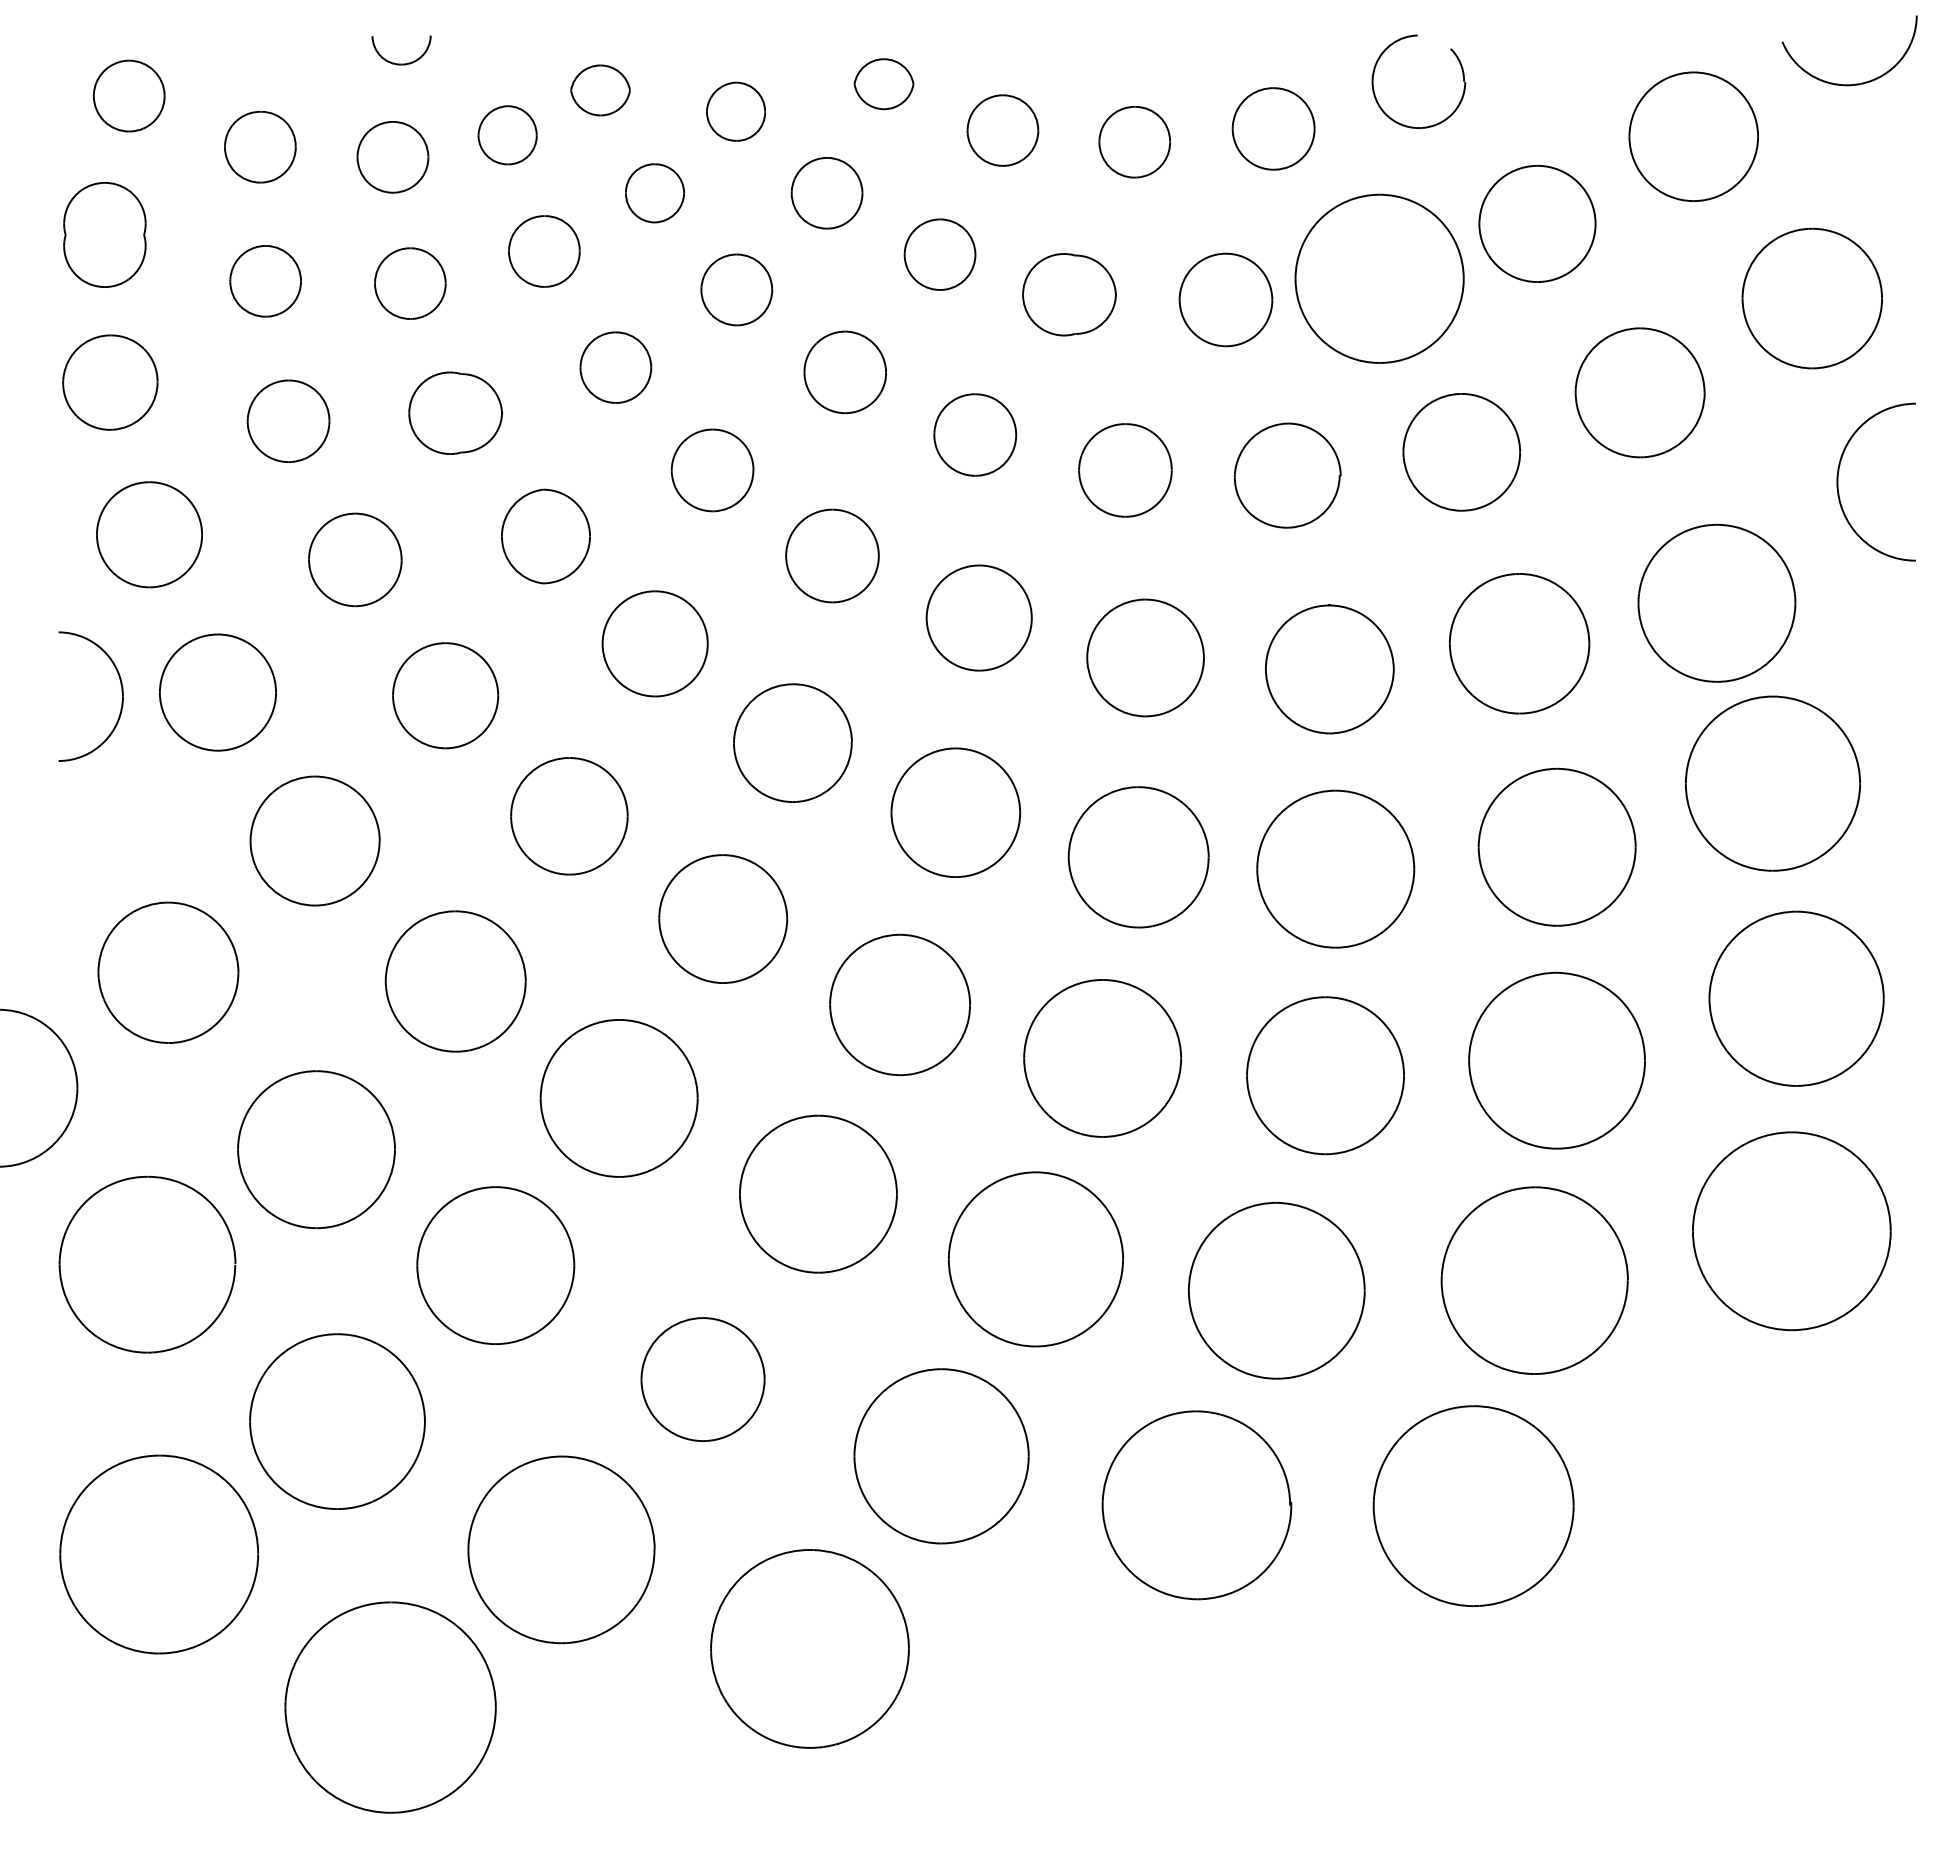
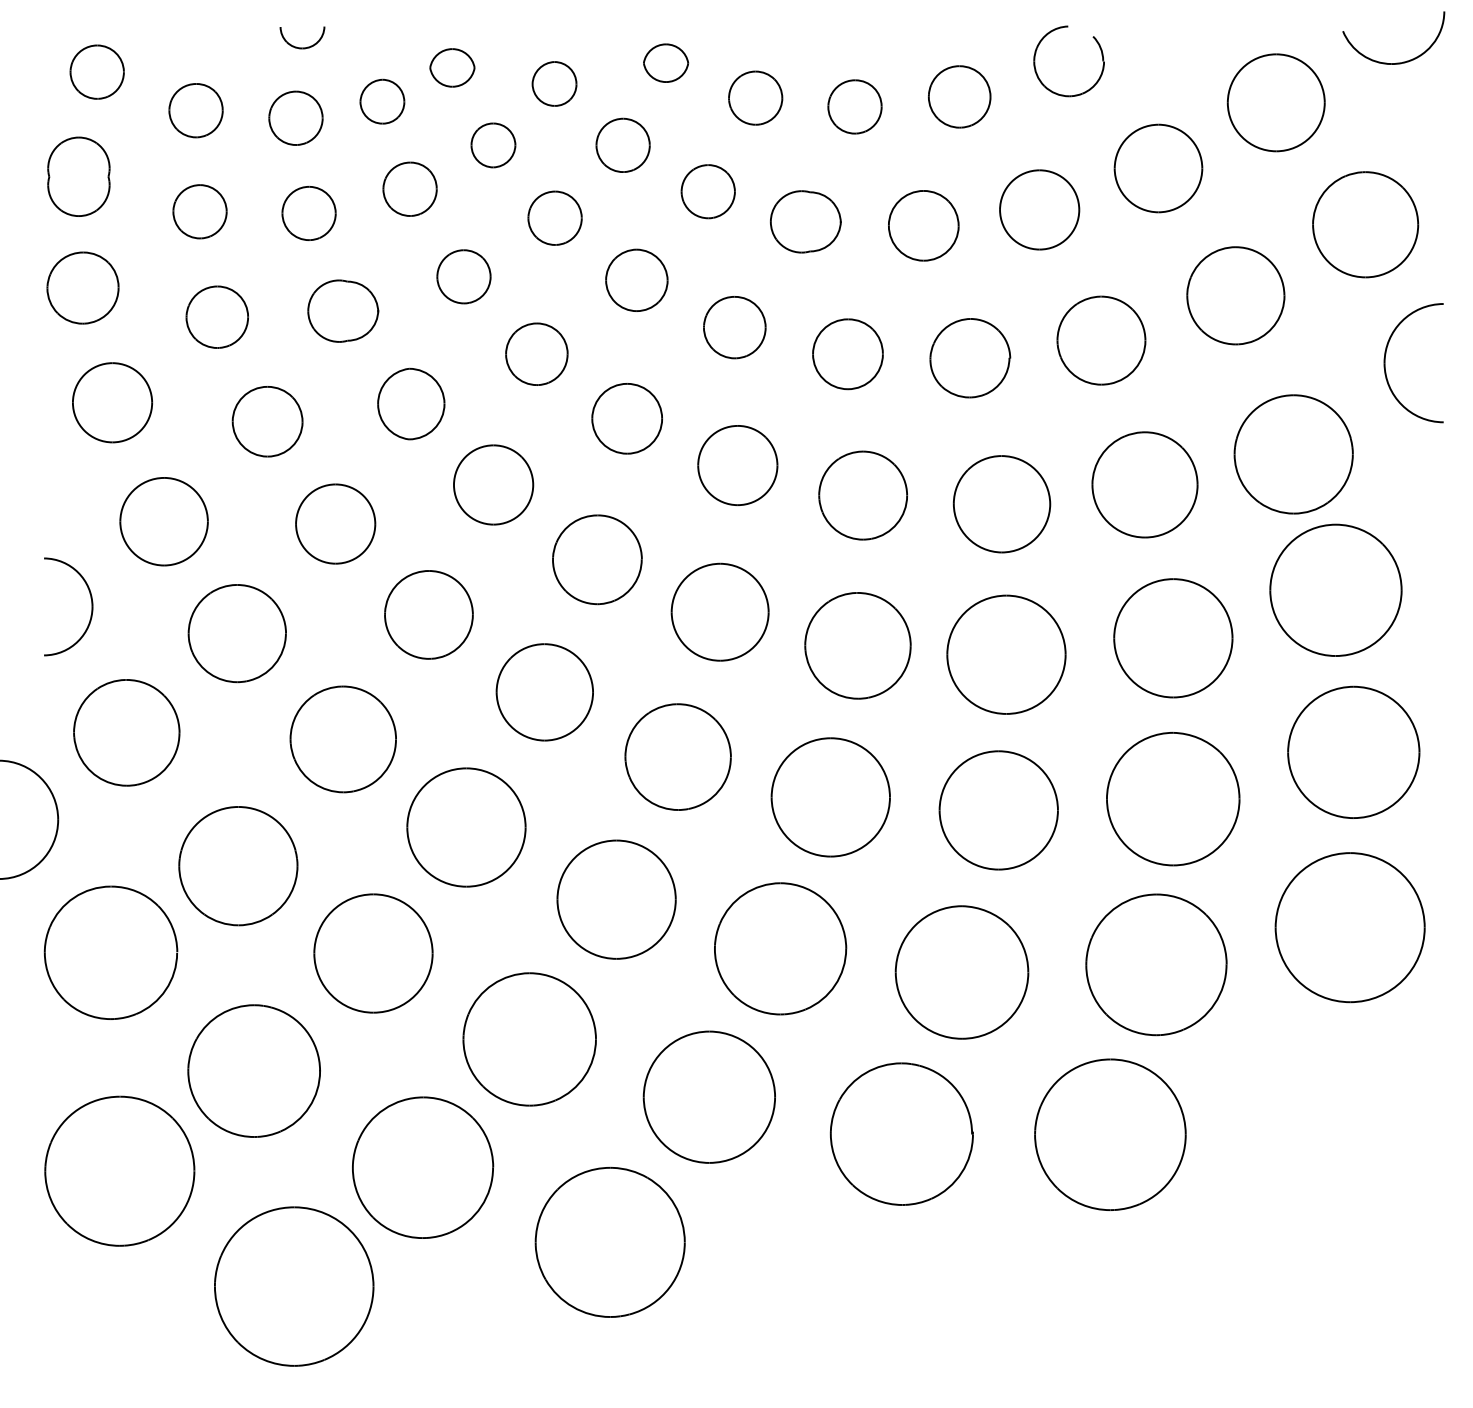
part: (1379, 278) -> (1039, 209), size x0.62
part: (121, 692) -> (91, 603), moved
part: (702, 1379) -> (529, 1039), size x1.43

